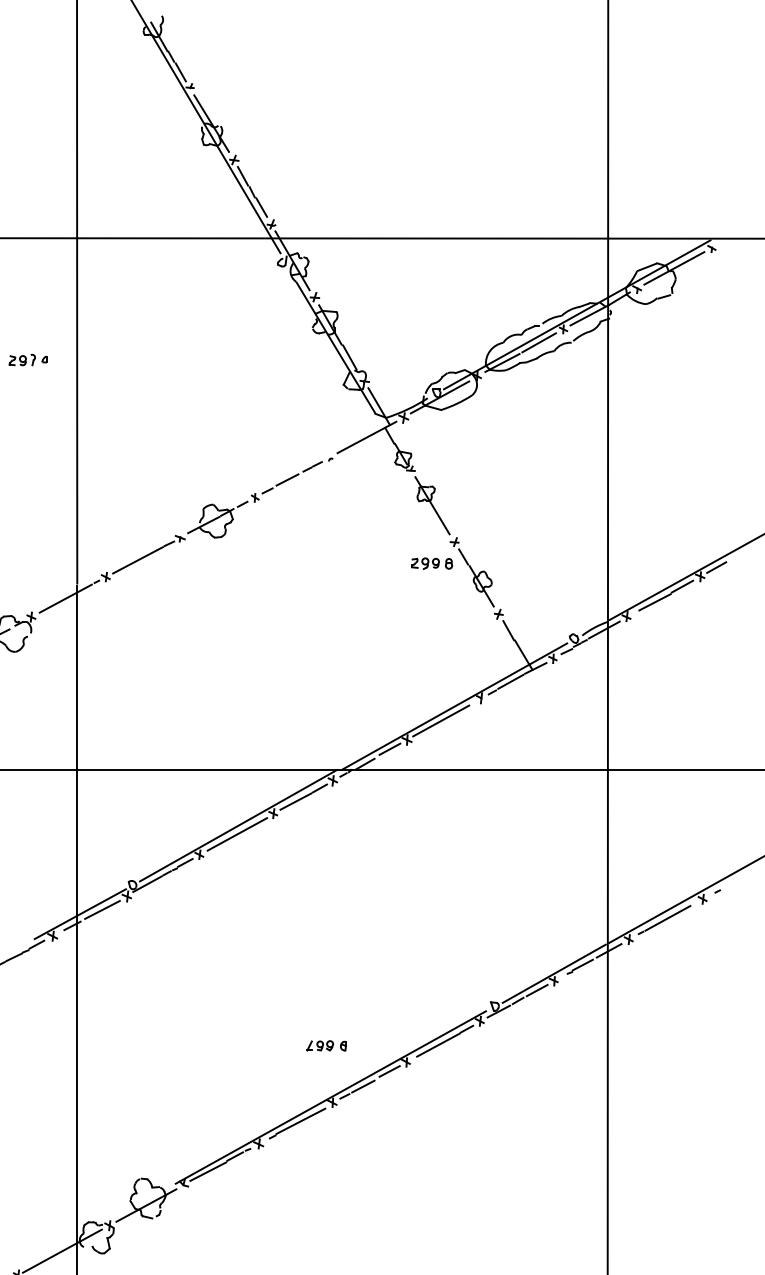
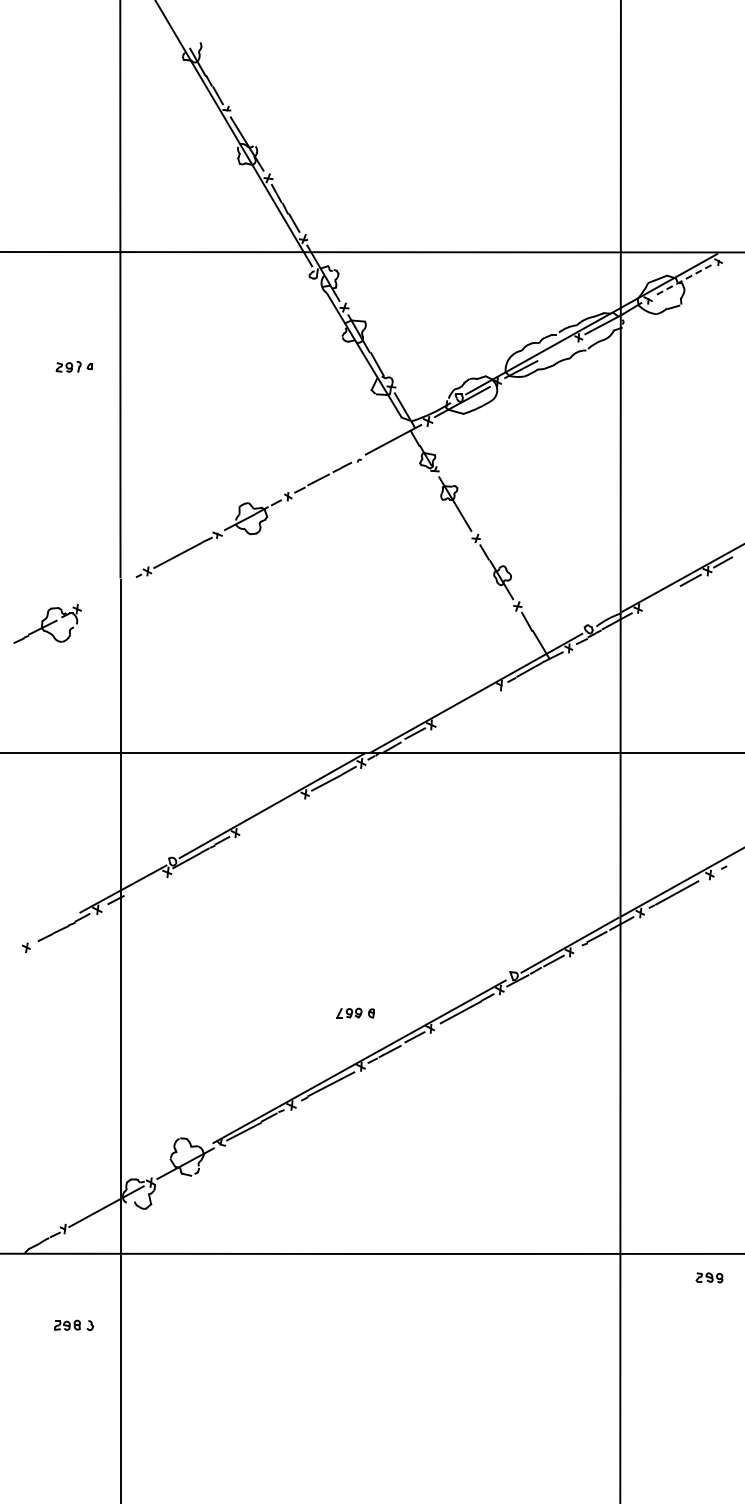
line: (673, 268) -> (682, 280), solid -> dashed
line: (538, 342) -> (555, 350), removed
part: (431, 563) -> (454, 558), removed
line: (65, 598) -> (109, 591), removed
line: (654, 601) -> (664, 594), removed
line: (441, 720) -> (463, 706), removed
line: (237, 834) -> (271, 813), removed
line: (101, 909) -> (143, 884), removed

